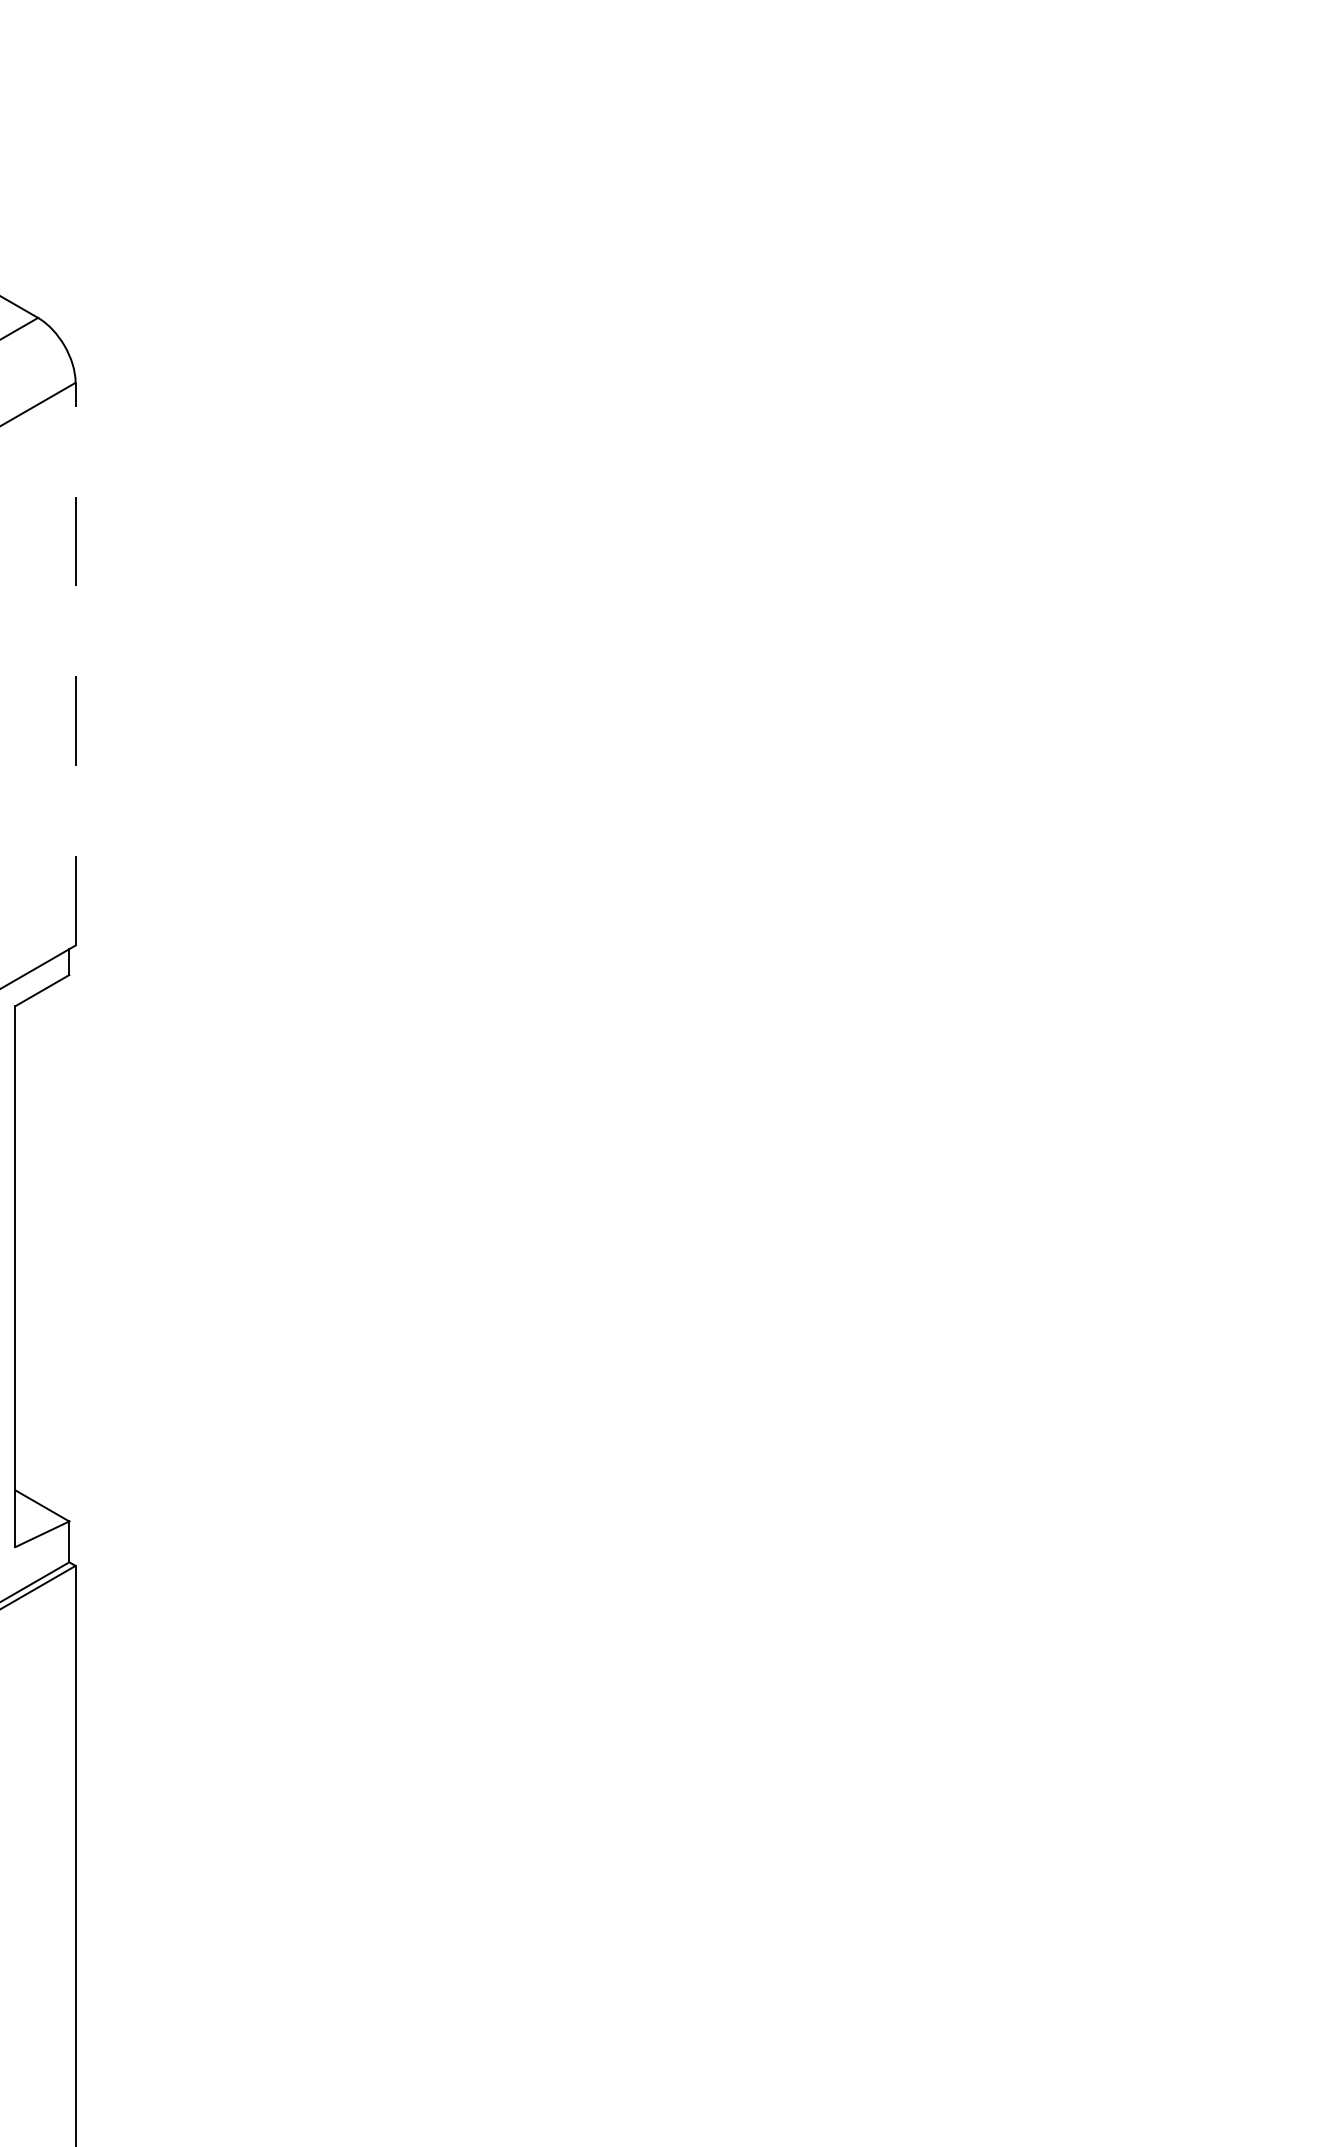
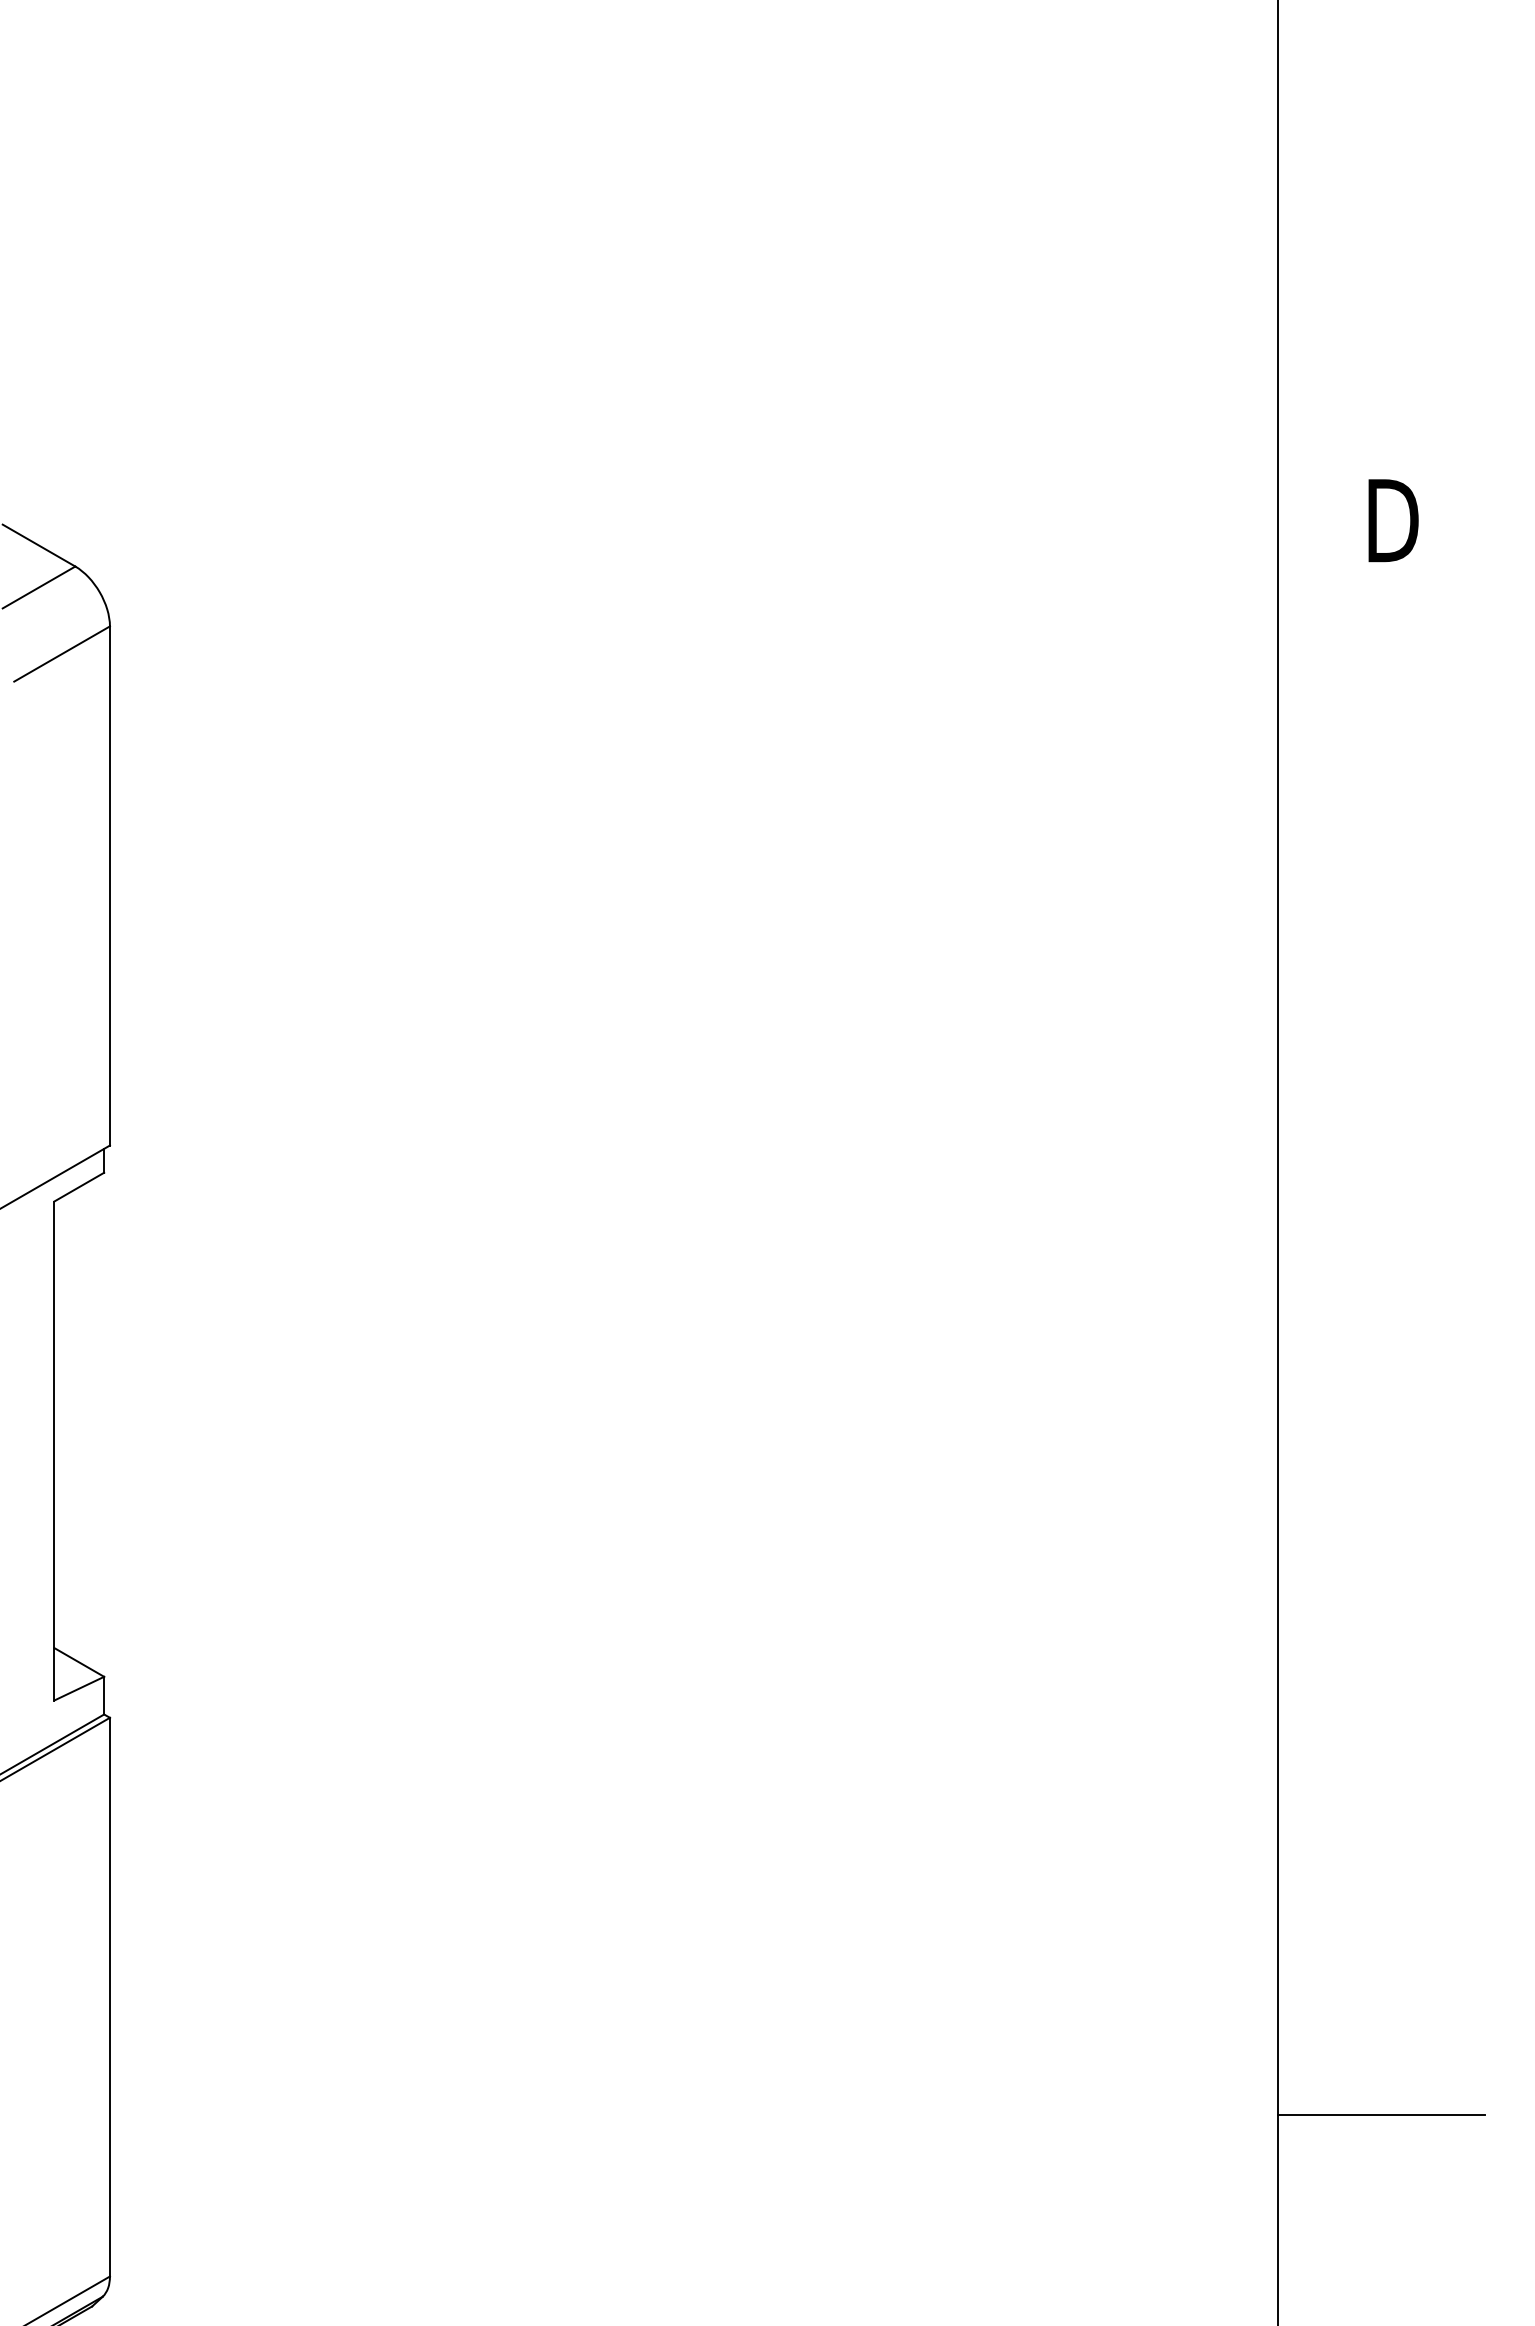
line: (75, 663) -> (109, 885), dashed -> solid

